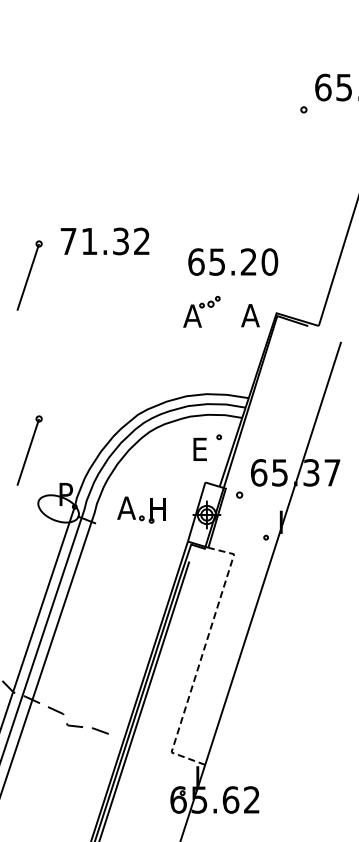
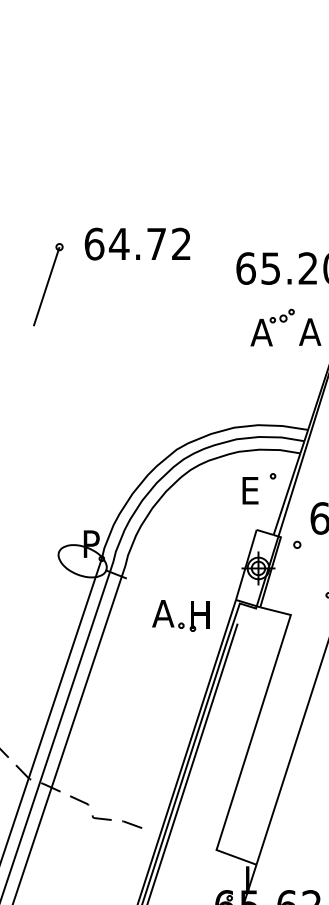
text: (94, 241) -> (125, 244), 71.32 -> 64.72
part: (201, 311) -> (272, 327), moved
part: (29, 450) -> (48, 491), removed
part: (141, 509) -> (180, 615), moved
line: (201, 657) -> (252, 737), dashed -> solid

